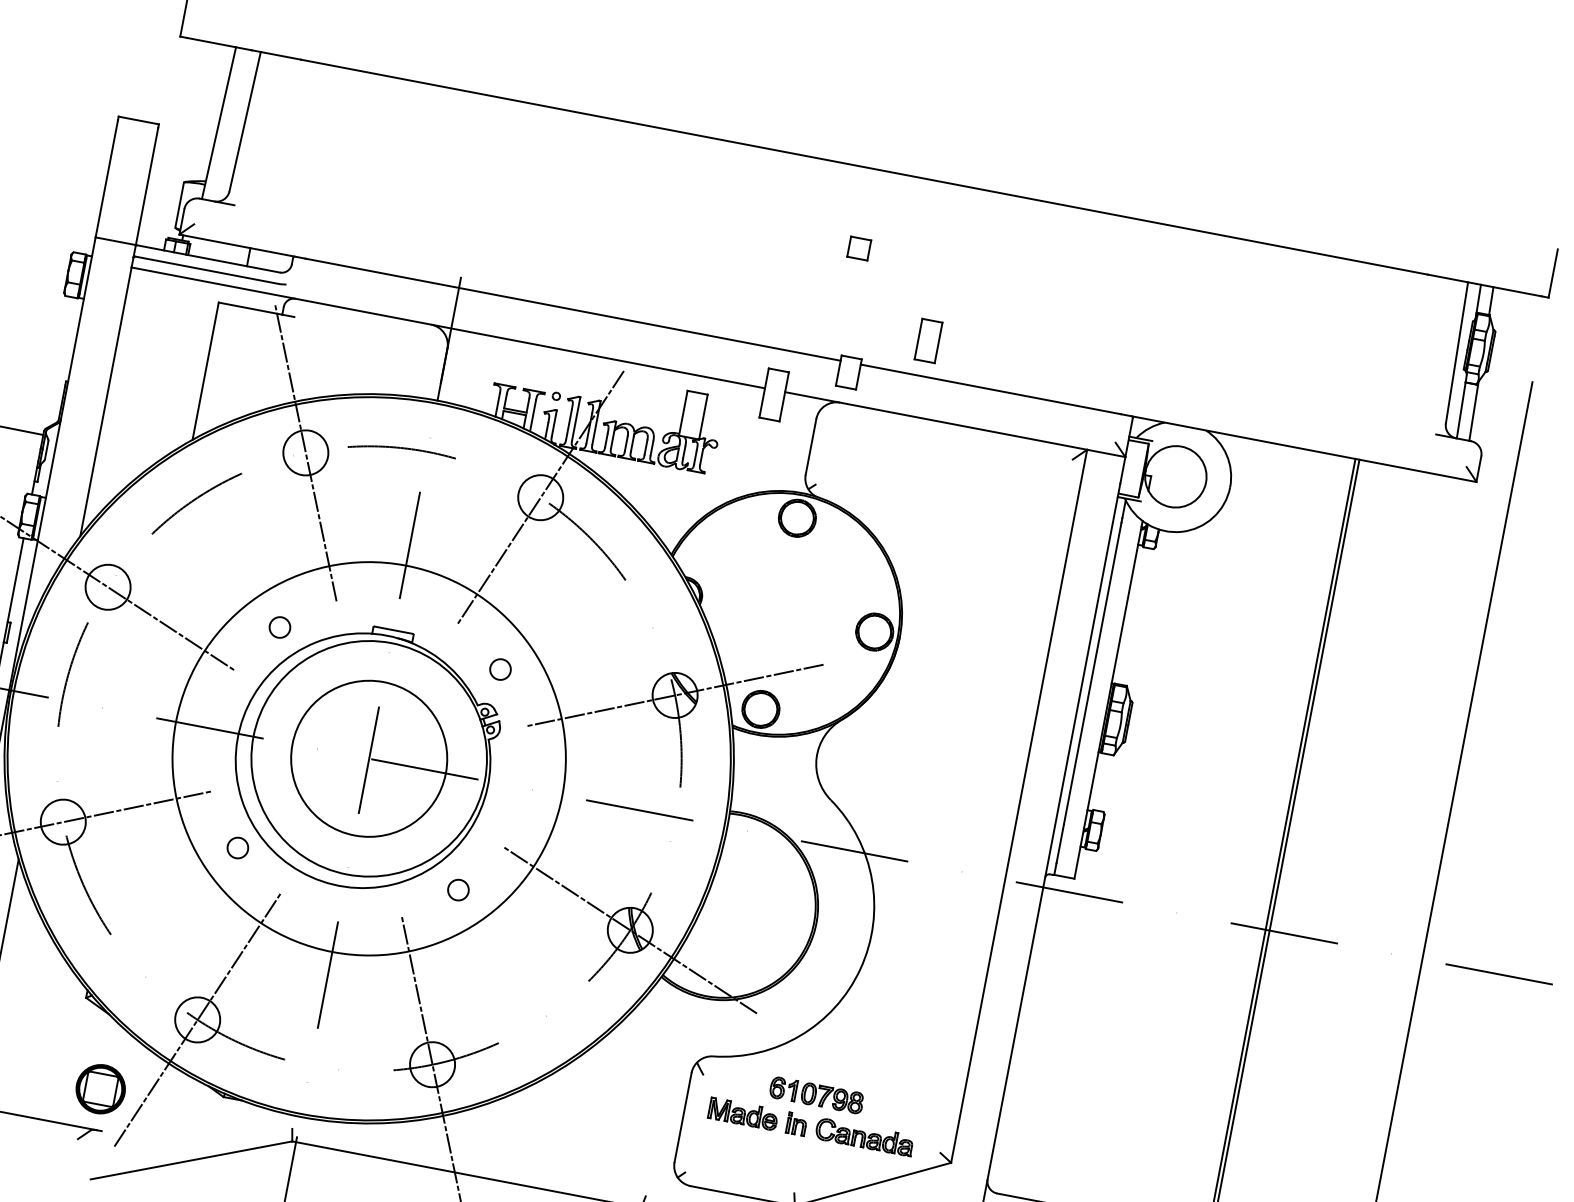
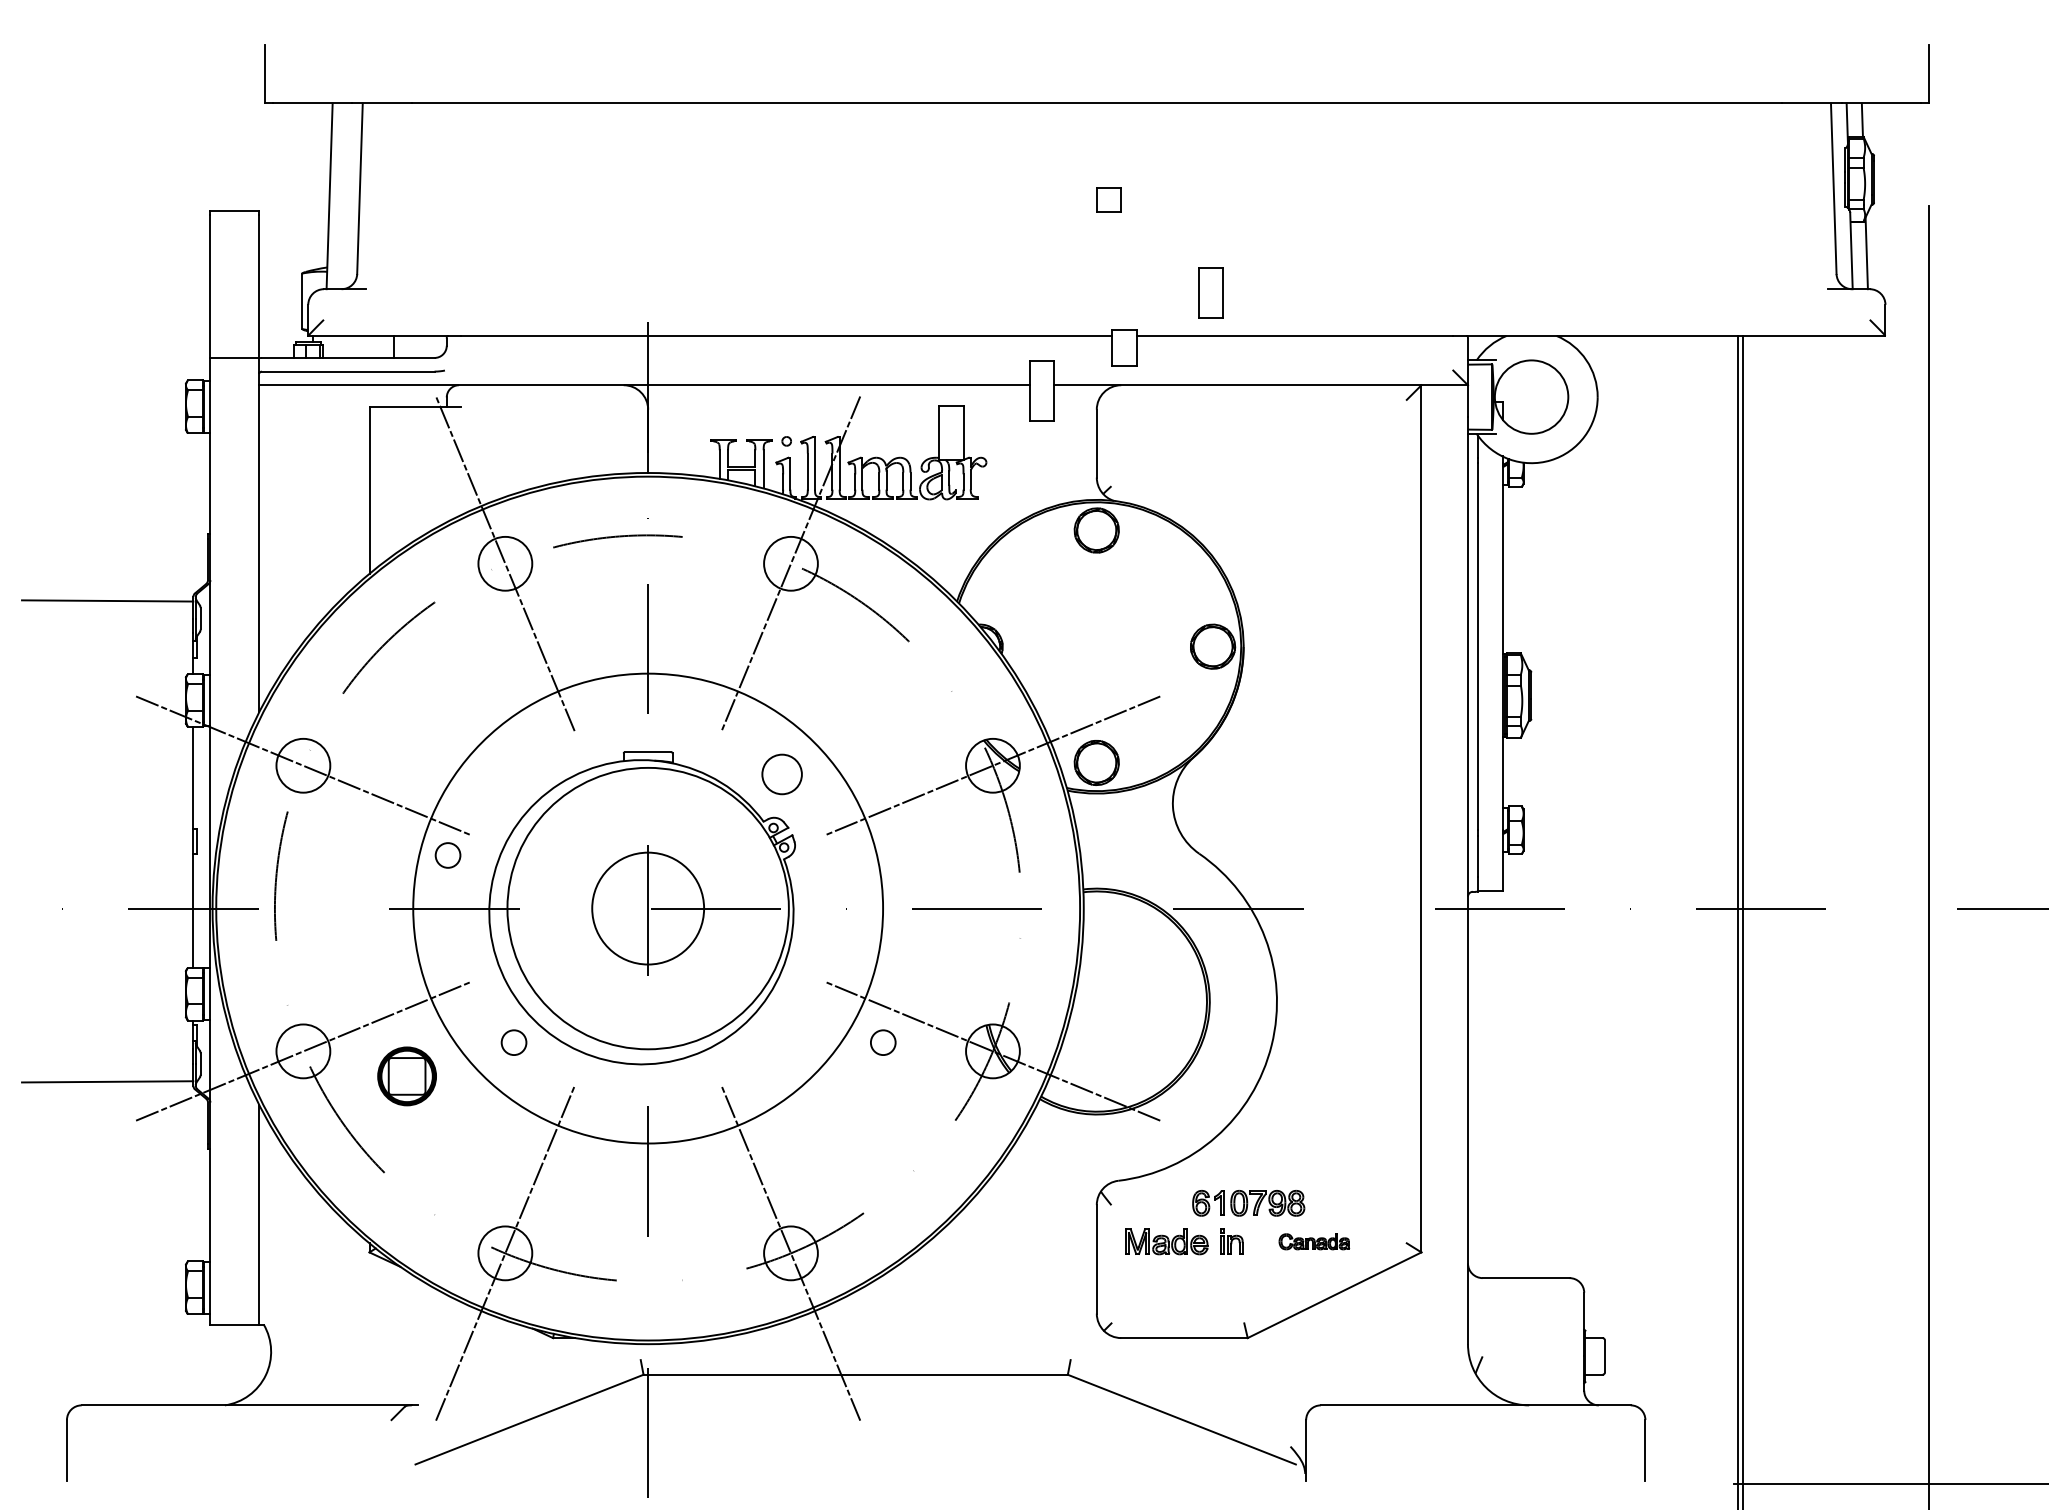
circle: (279, 627) -> (447, 855), moved
circle: (500, 669) -> (782, 774), size x1.6
circle: (368, 758) -> (647, 908), size x0.6
circle: (458, 889) -> (883, 1042), moved
part: (100, 1089) -> (406, 1076), moved
part: (864, 1137) -> (1314, 1241), size x0.6

